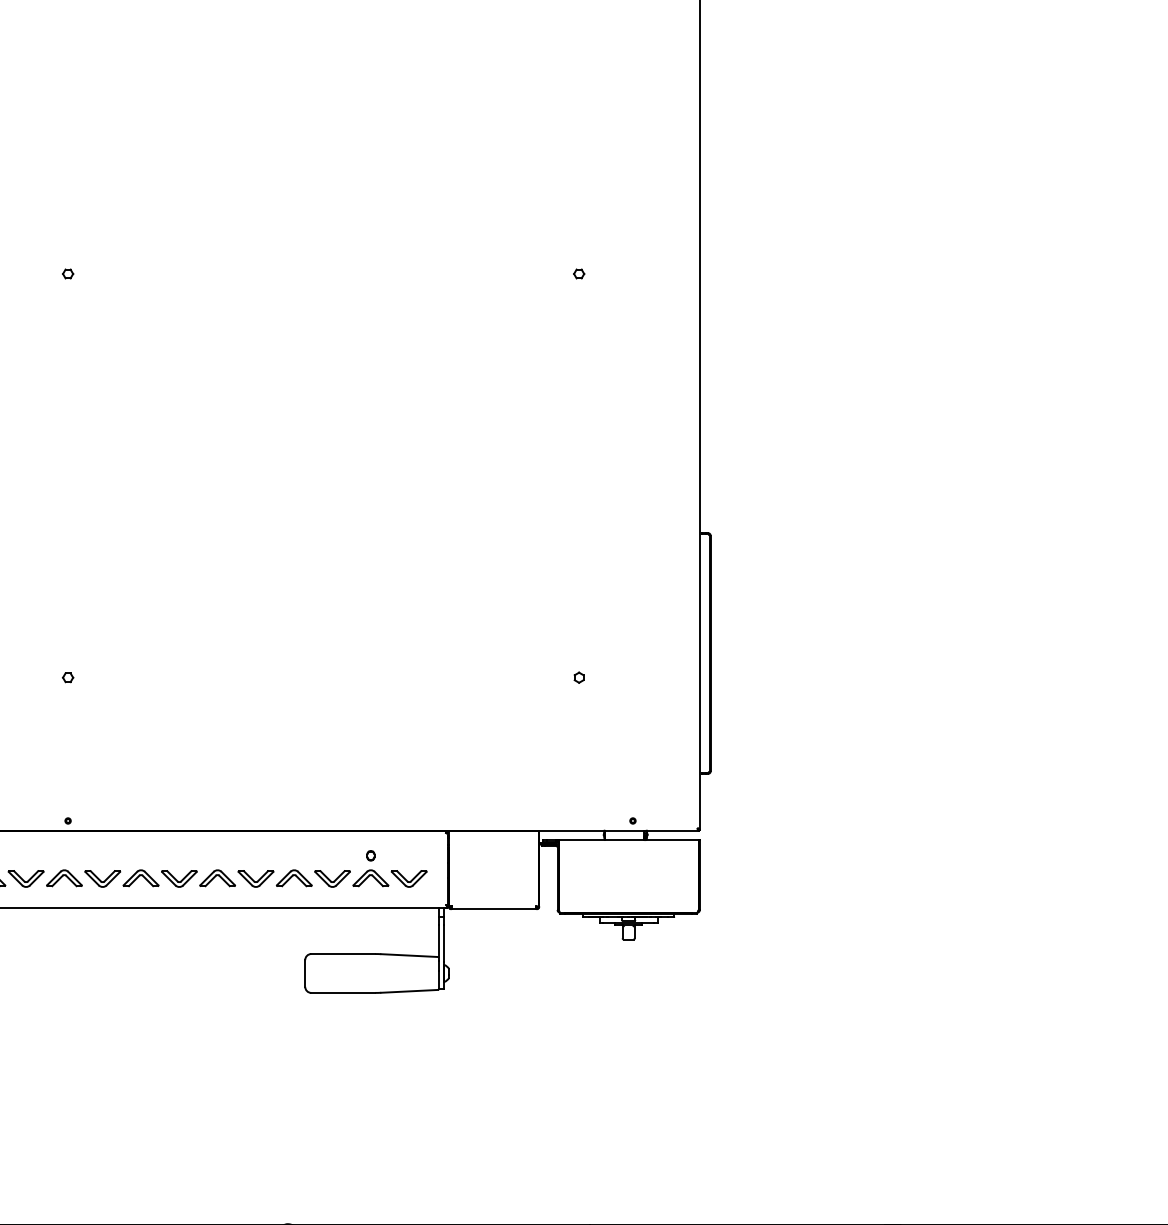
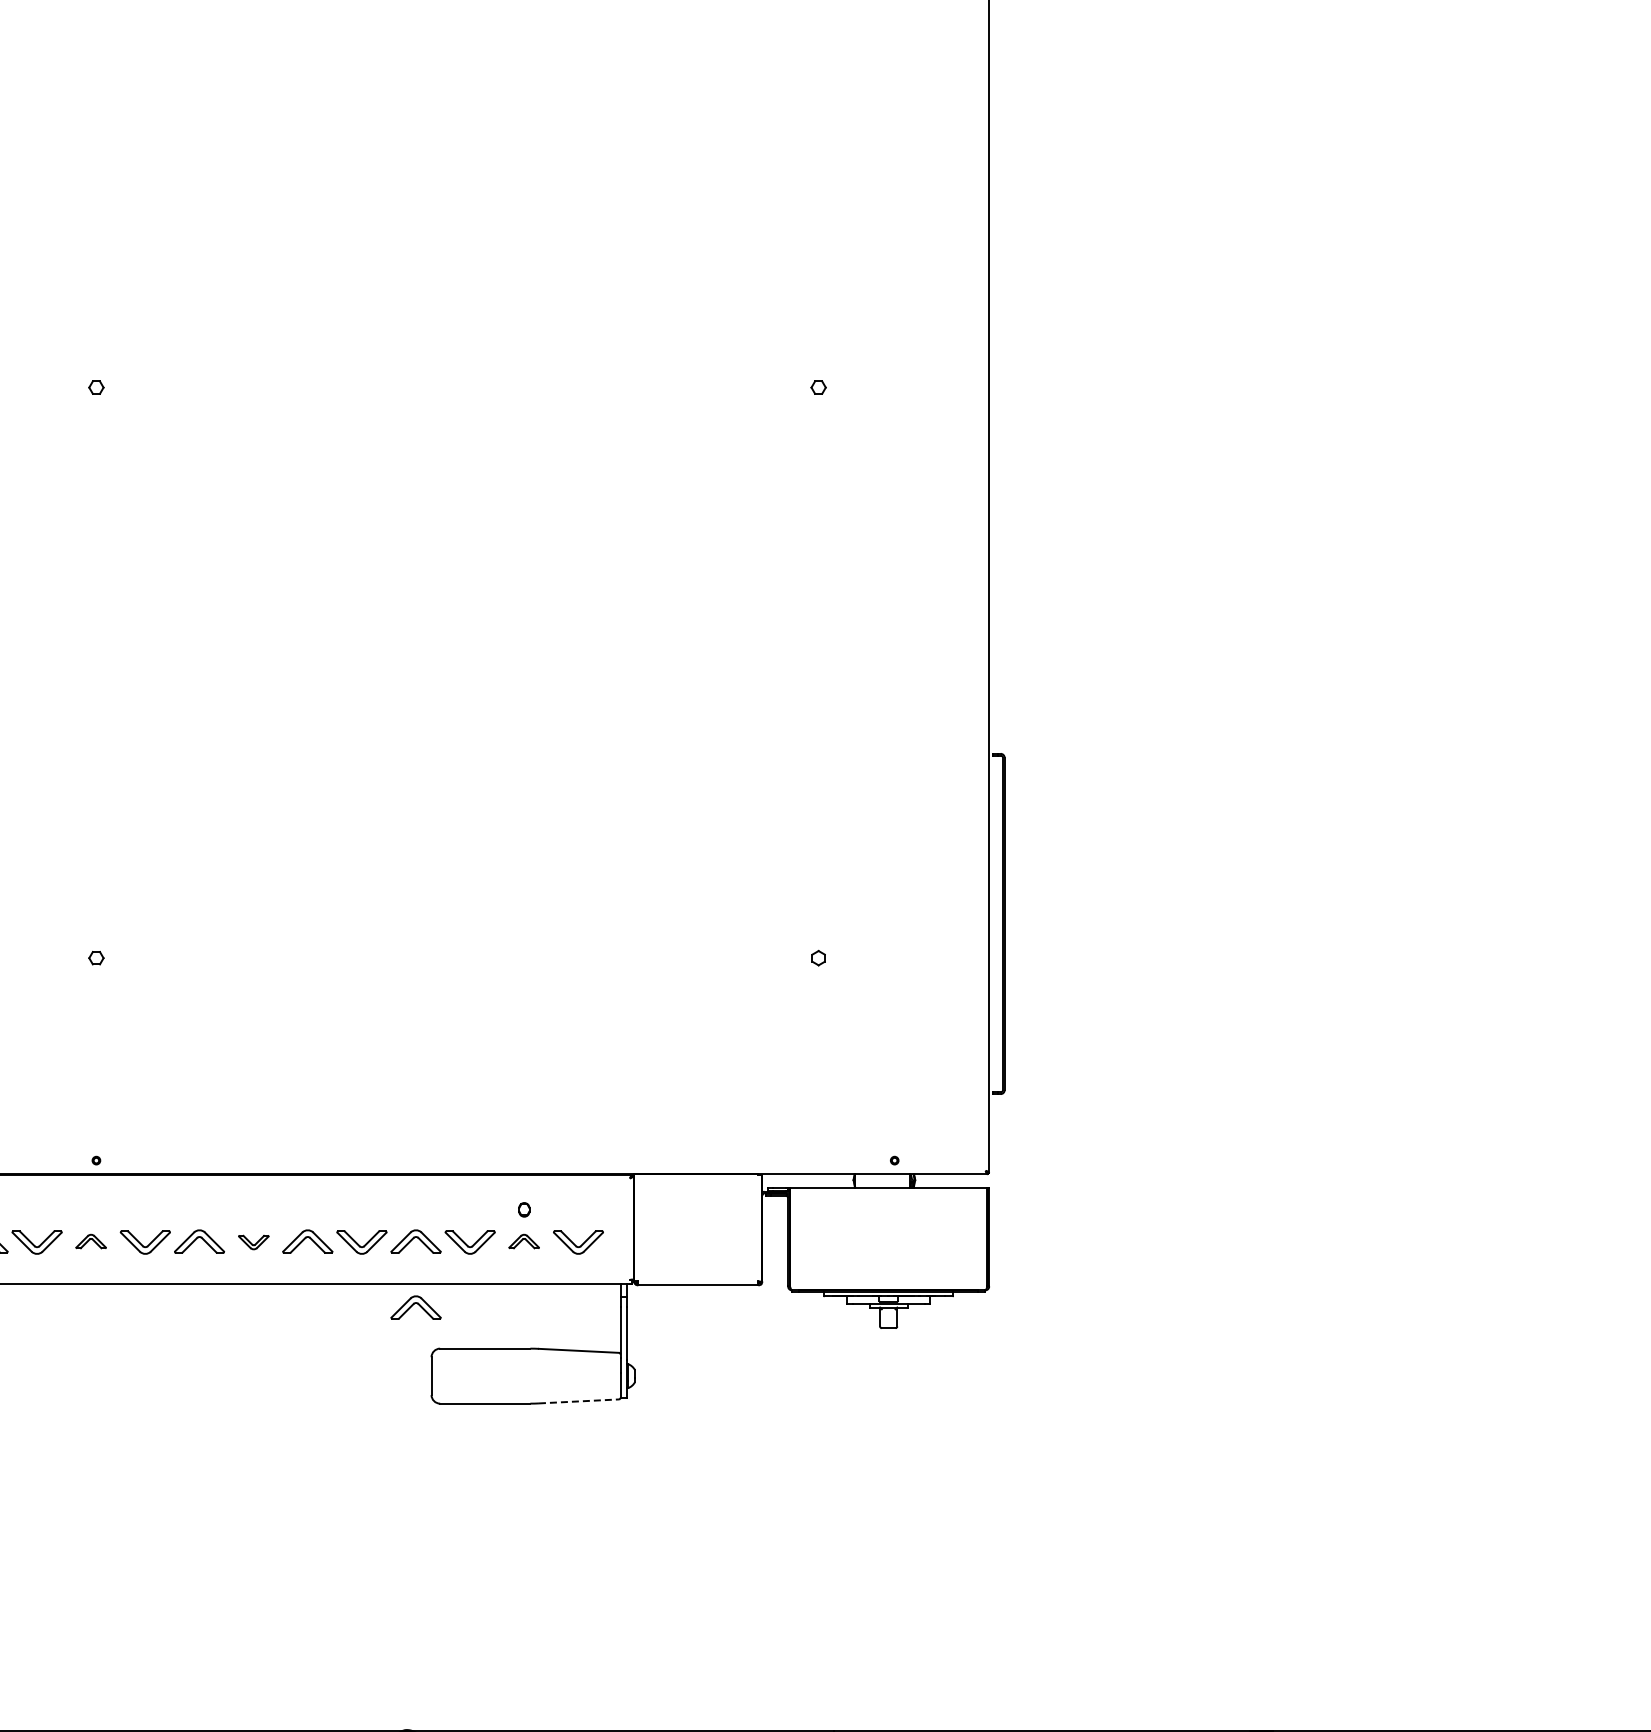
part: (63, 878) -> (90, 1241), size x0.6
part: (179, 878) -> (253, 1242), size x0.6
part: (370, 878) -> (523, 1241), size x0.6
part: (293, 924) -> (415, 1307), added
line: (409, 991) -> (579, 1401), solid -> dashed

